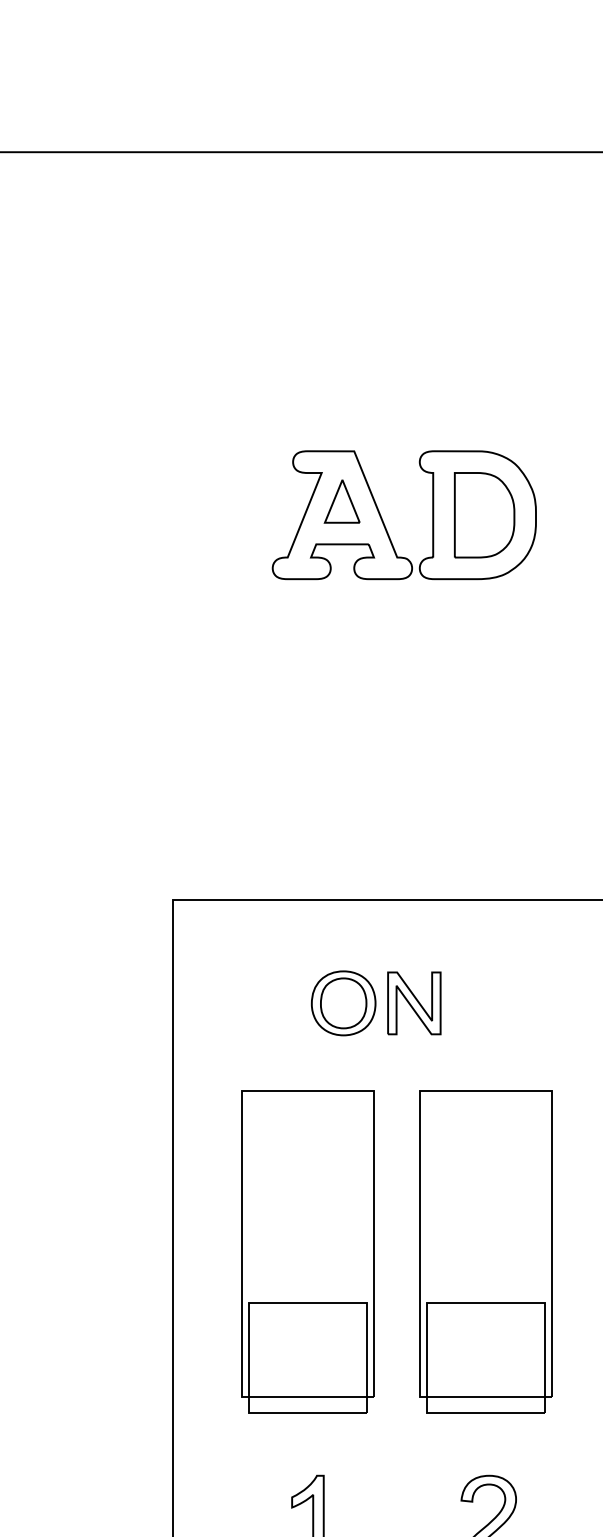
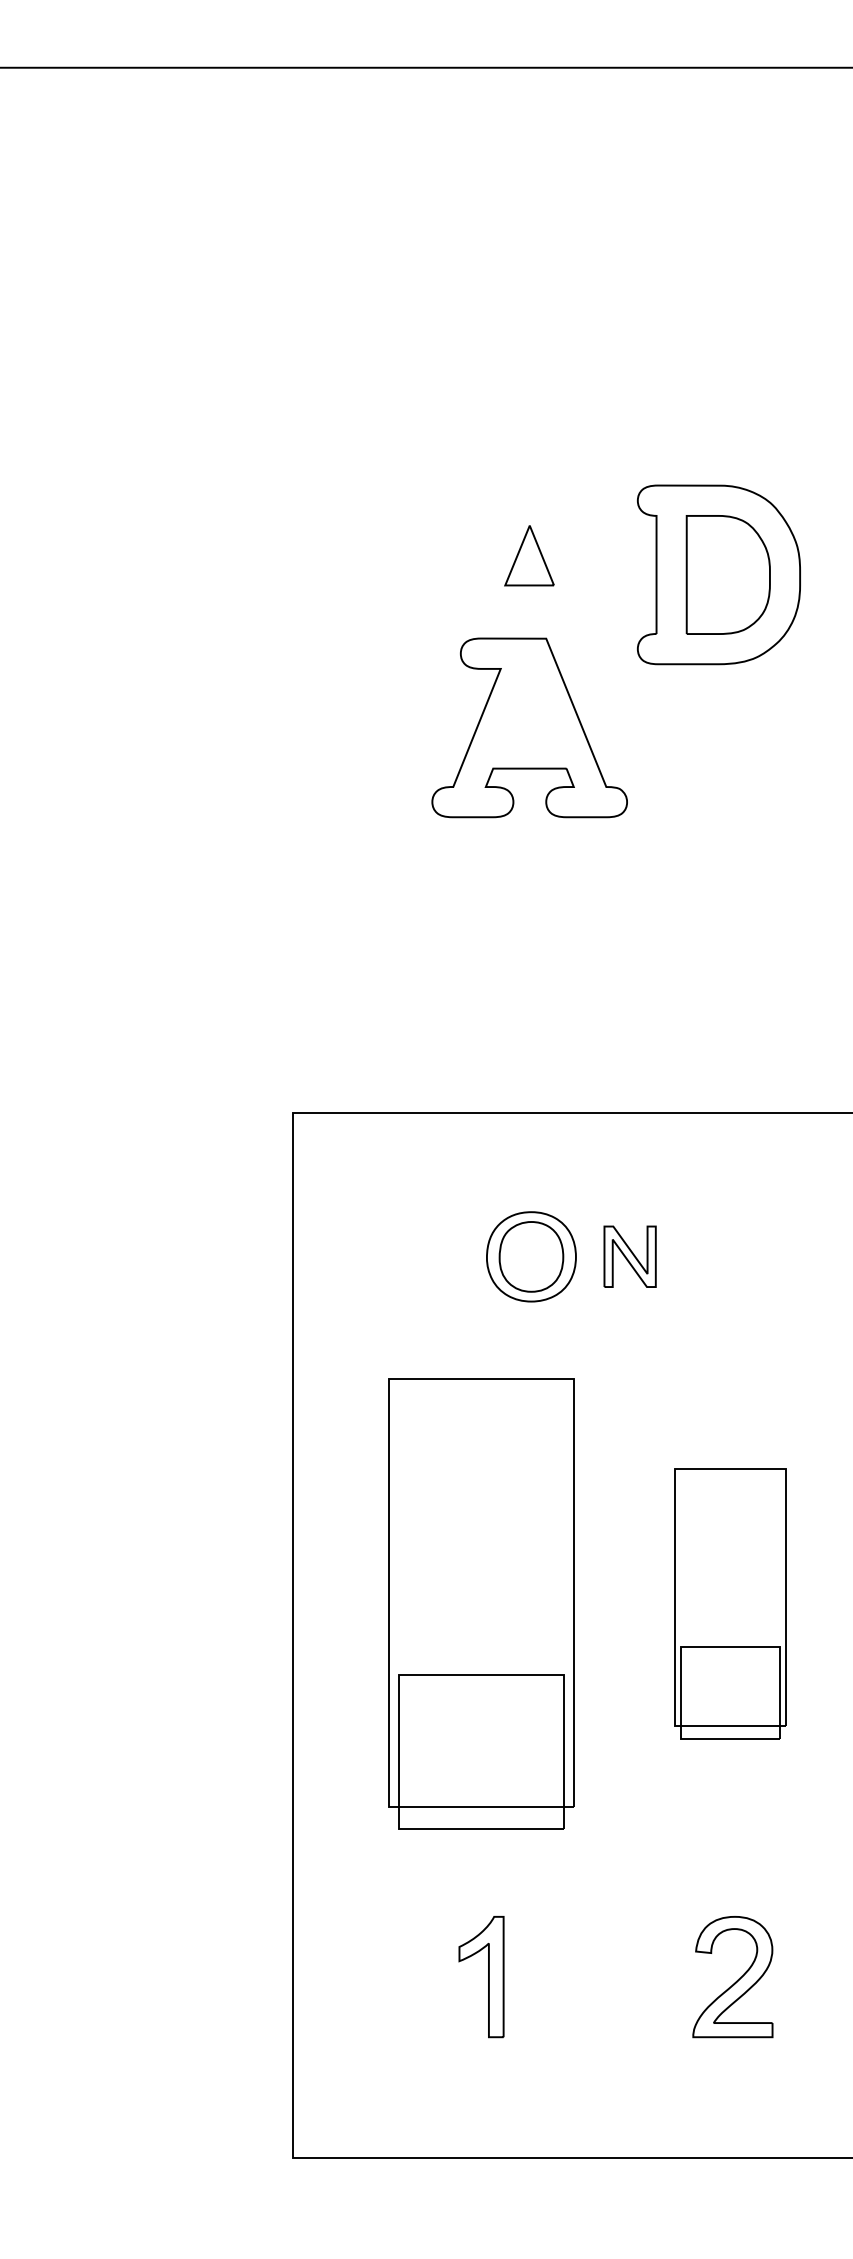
part: (342, 514) -> (529, 727), moved
part: (413, 1003) -> (629, 1256), size x0.7
part: (486, 1251) -> (730, 1603), size x0.6

